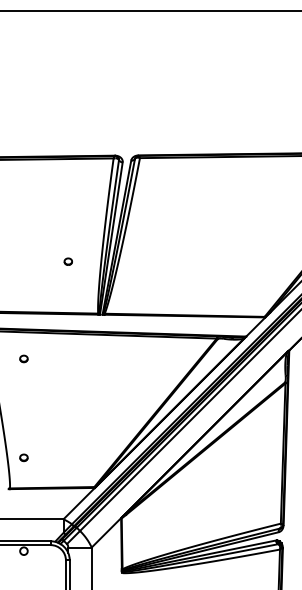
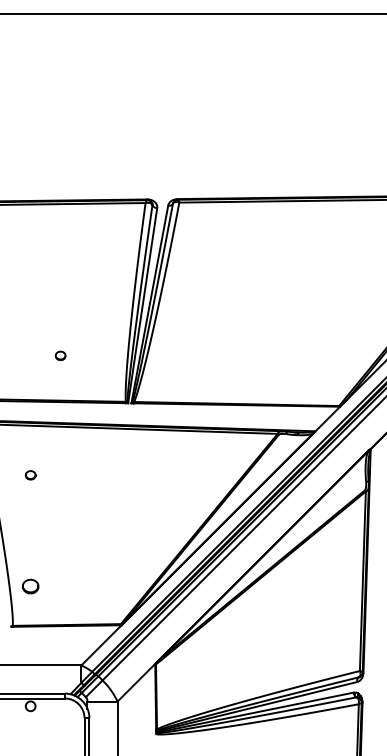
part: (67, 261) -> (59, 355), moved
part: (23, 358) -> (30, 474), moved
part: (23, 457) -> (30, 586), size x1.6

